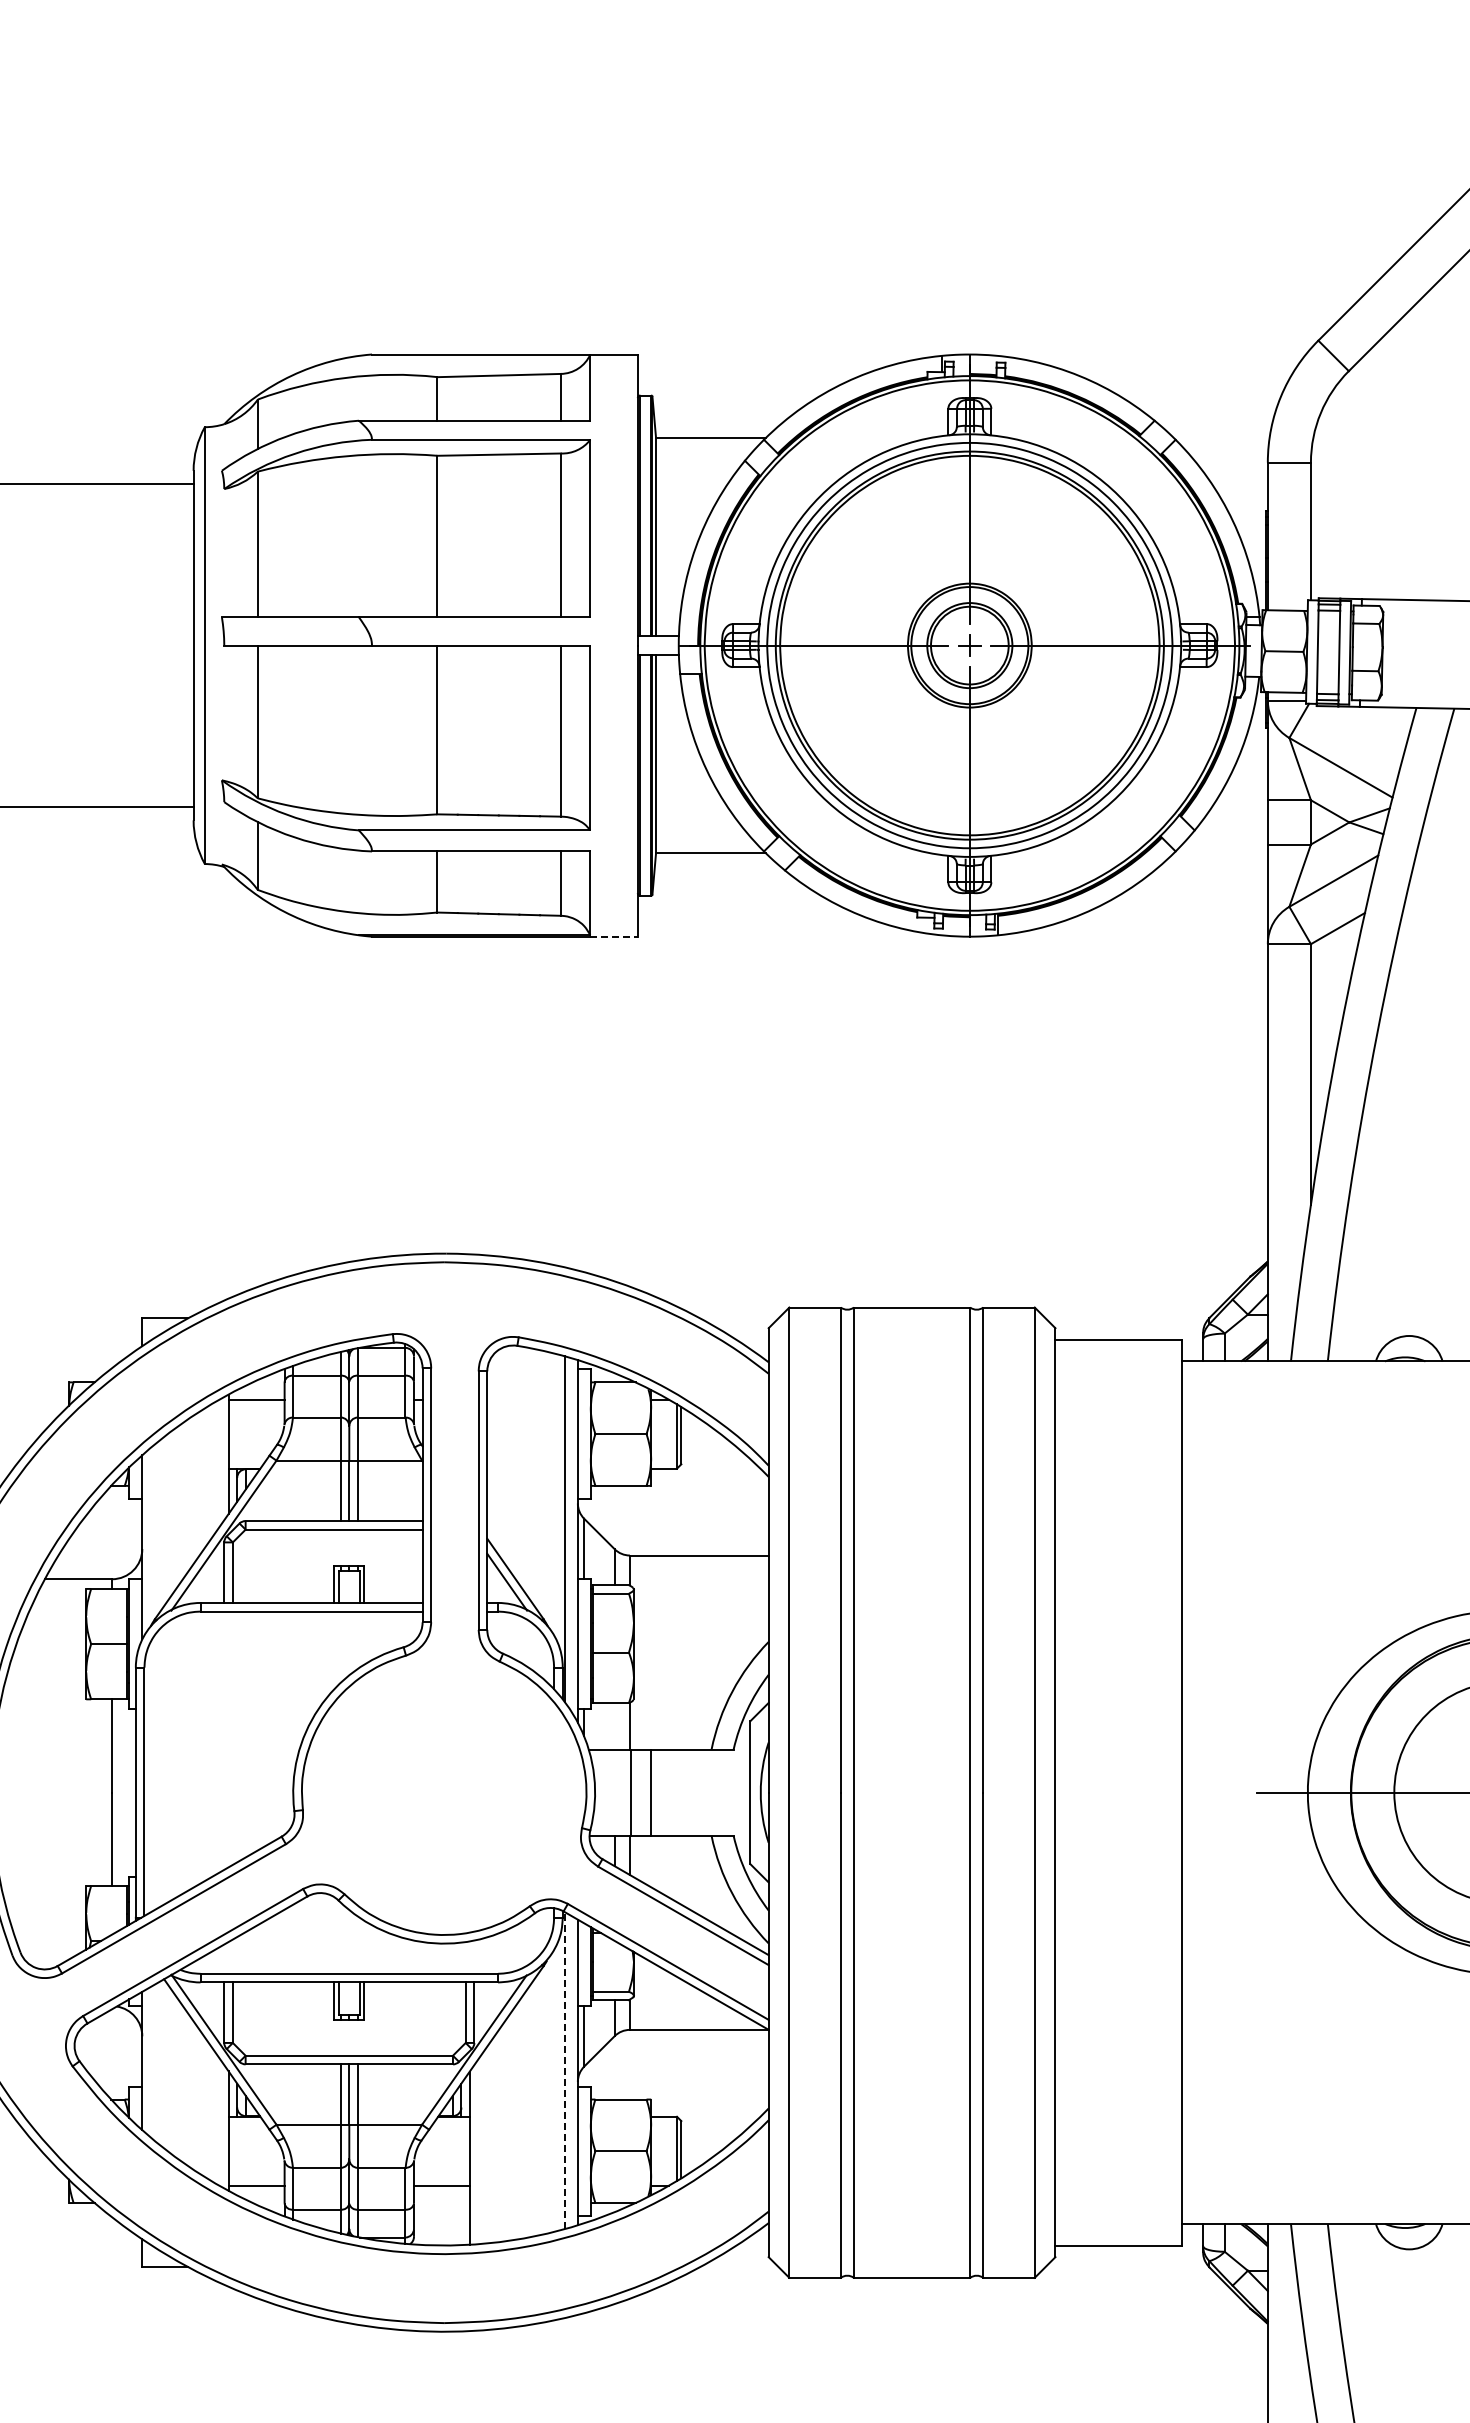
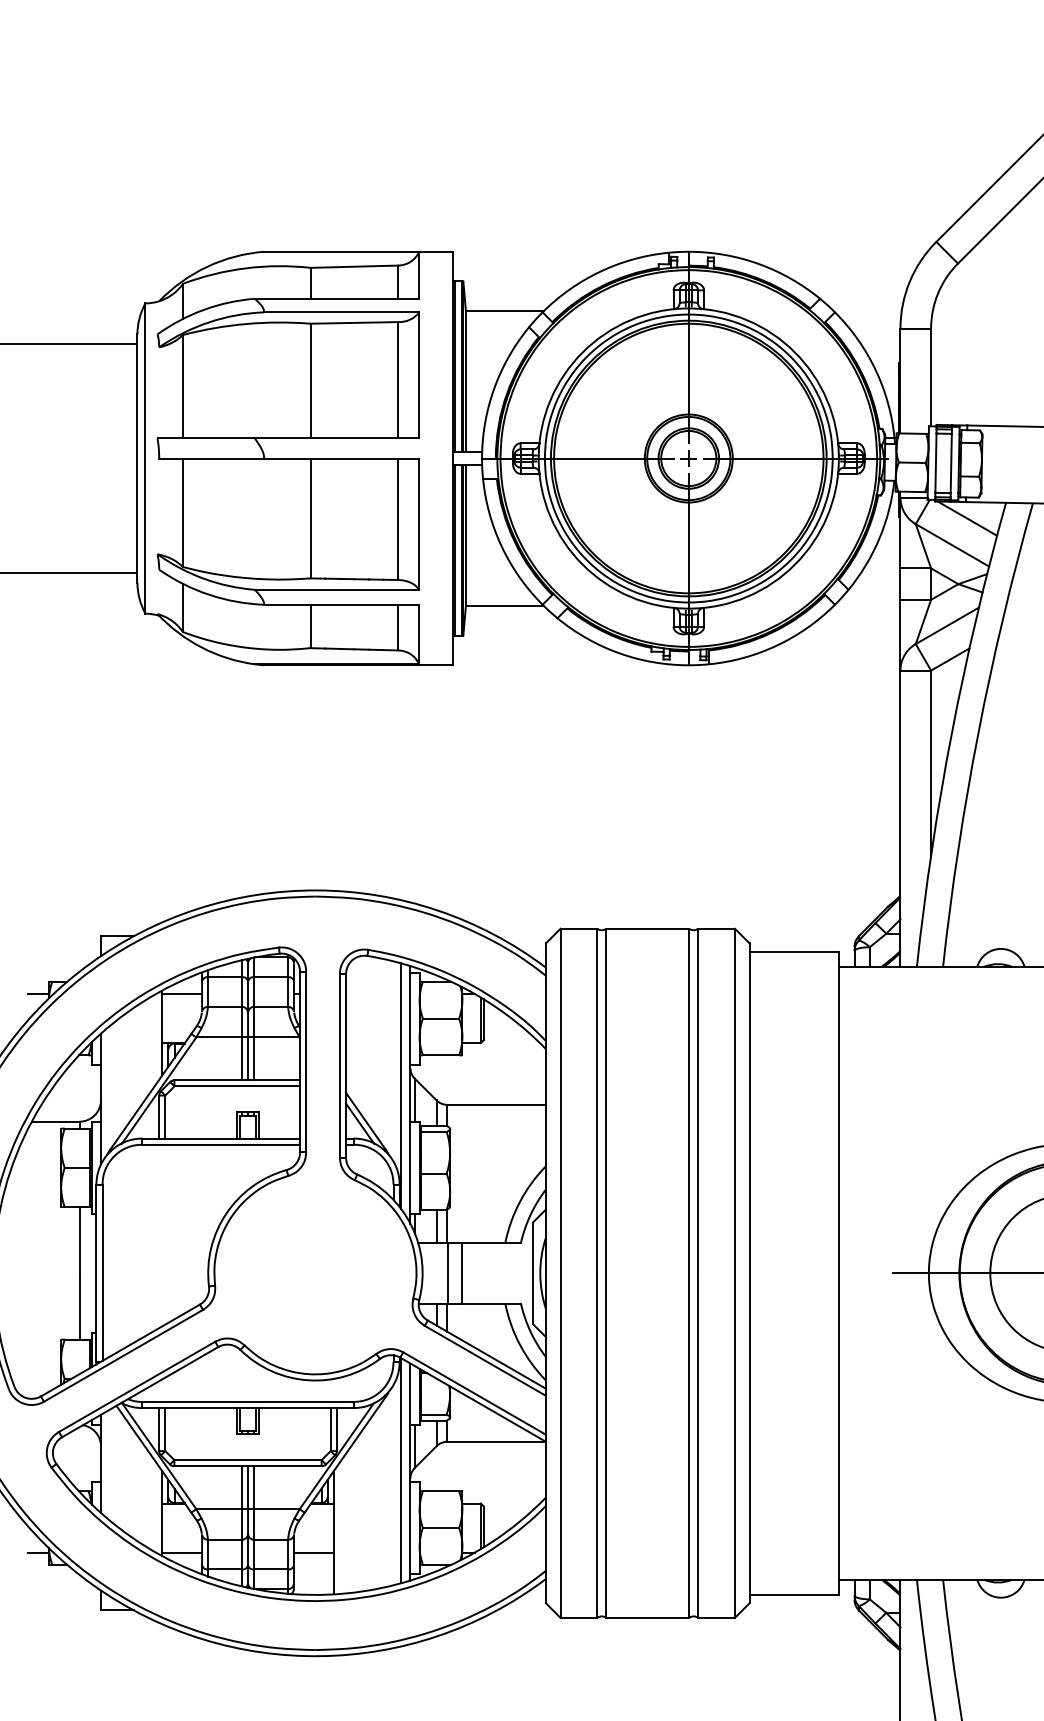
line: (1361, 730) -> (967, 518), added
line: (614, 936) -> (436, 665), dashed -> solid
line: (53, 1399) -> (37, 994), added
line: (614, 1726) -> (436, 1226), added
line: (564, 2070) -> (400, 1470), dashed -> solid
line: (53, 2185) -> (37, 1552), added

